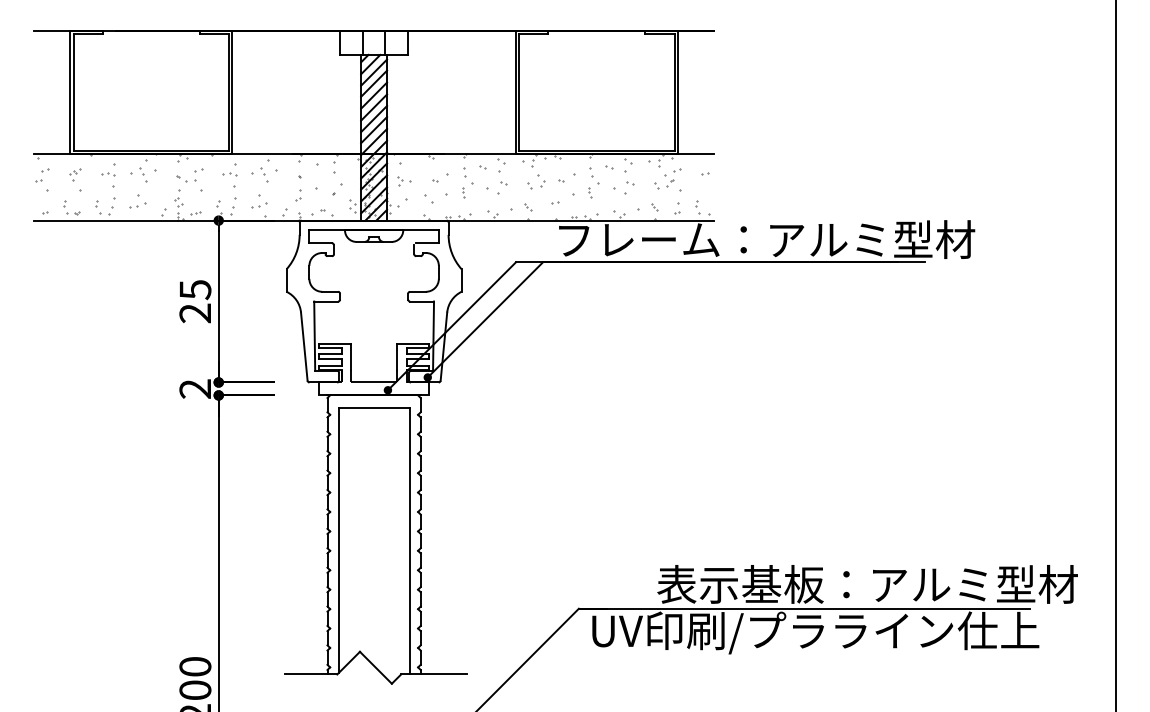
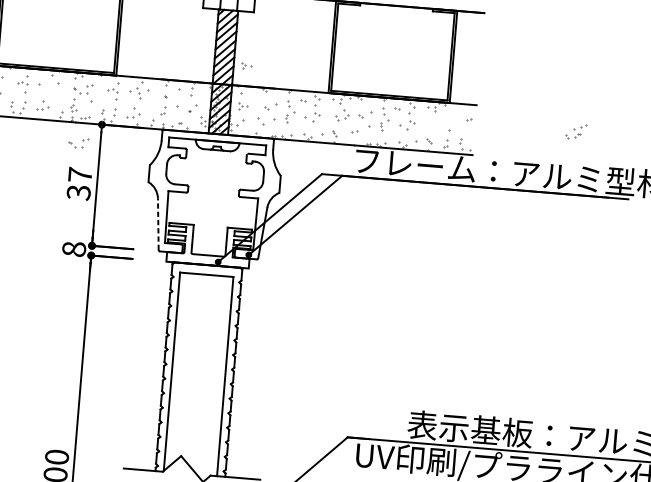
part: (404, 127) -> (246, 66), added
part: (143, 174) -> (48, 85), removed
part: (667, 178) -> (576, 131), moved
part: (189, 247) -> (78, 142), added
text: (195, 301) -> (79, 183), 25 -> 37
line: (304, 346) -> (158, 224), solid -> dashed
text: (195, 388) -> (74, 248), 2 -> 8

